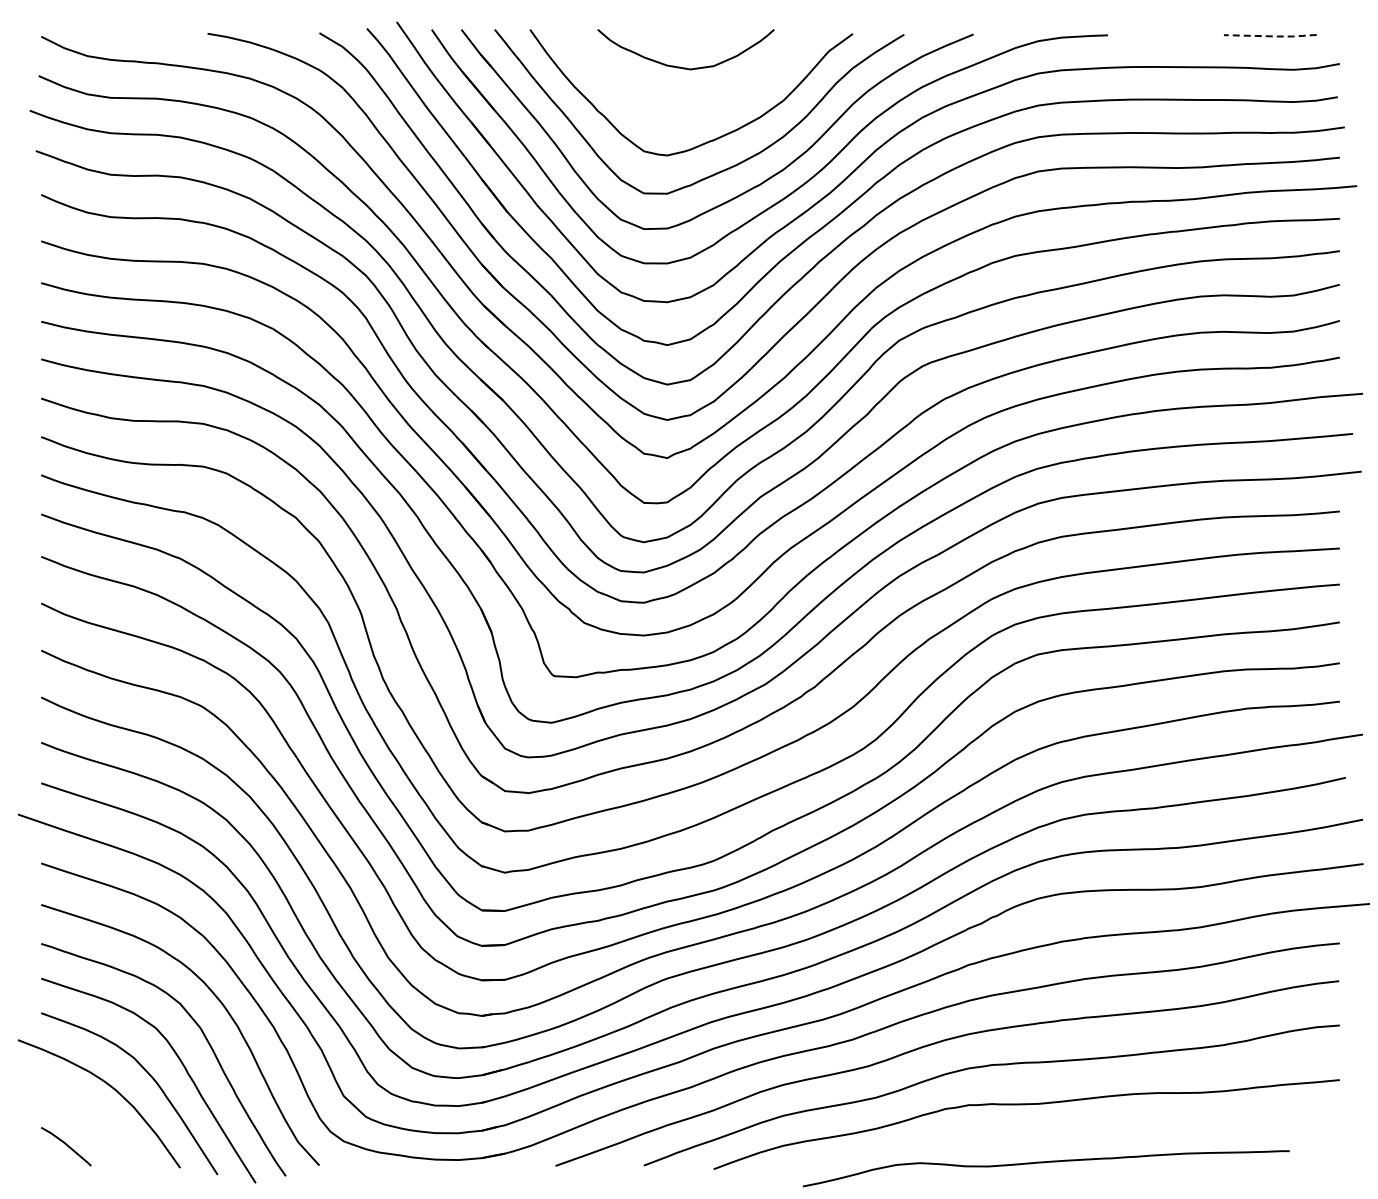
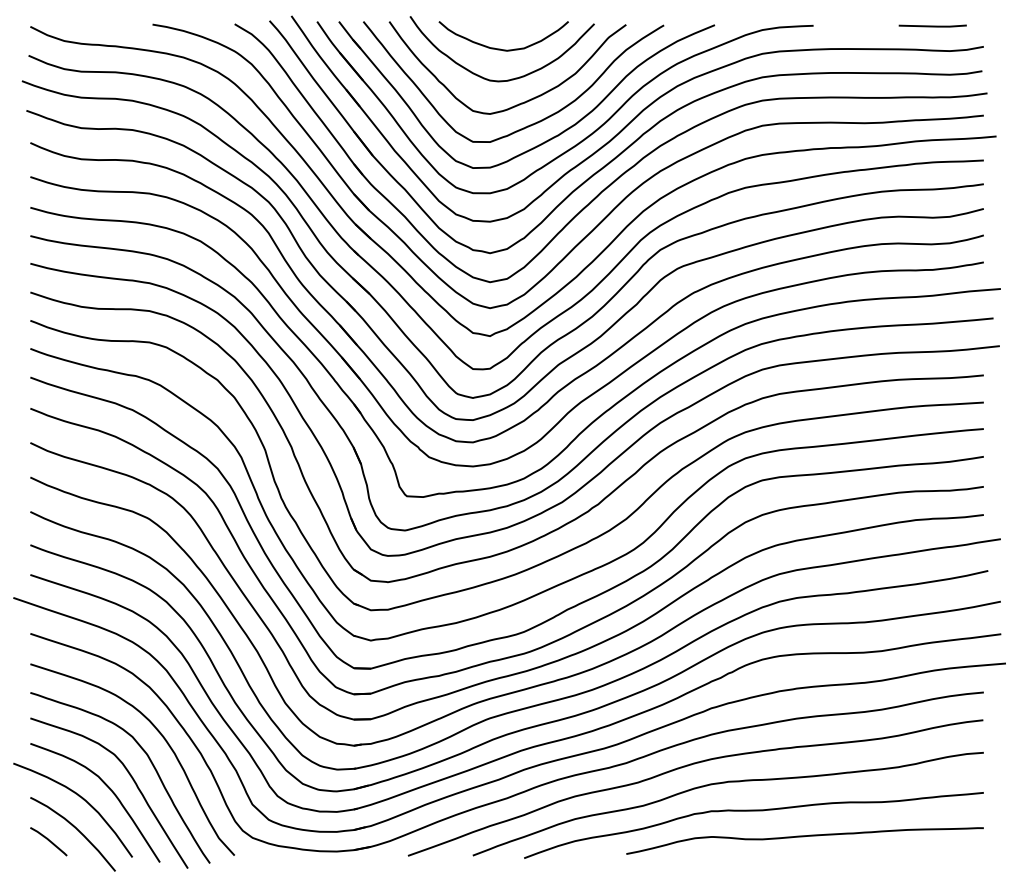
line: (1271, 36) -> (933, 26), dashed -> solid
curve: (683, 109) -> (501, 80), added
curve: (104, 1130) -> (76, 829), added
curve: (1044, 1163) -> (803, 837), moved

